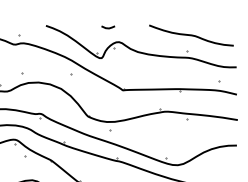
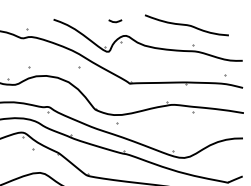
curve: (191, 35) -> (186, 25), moved

